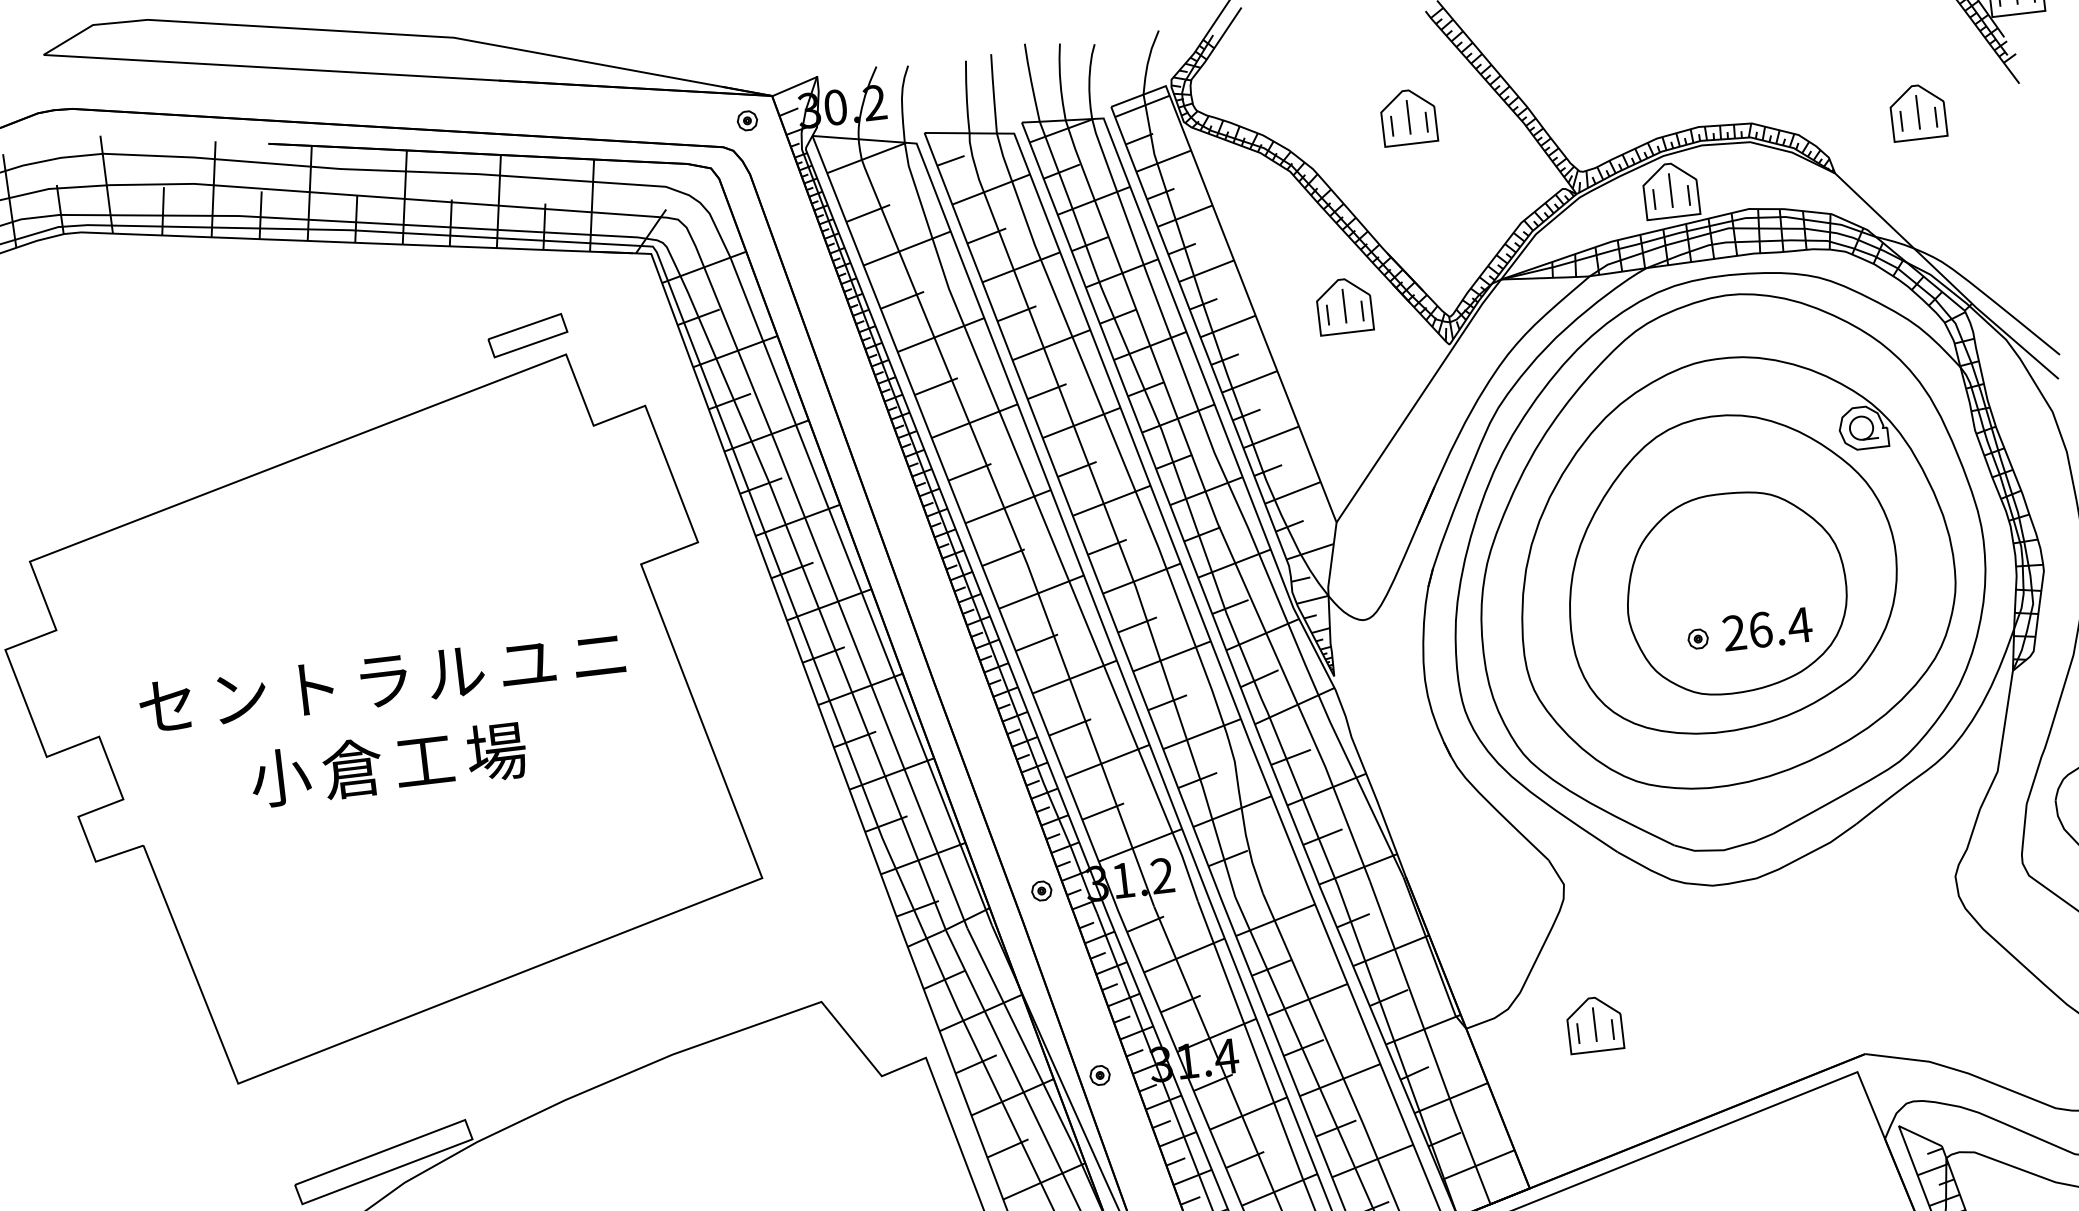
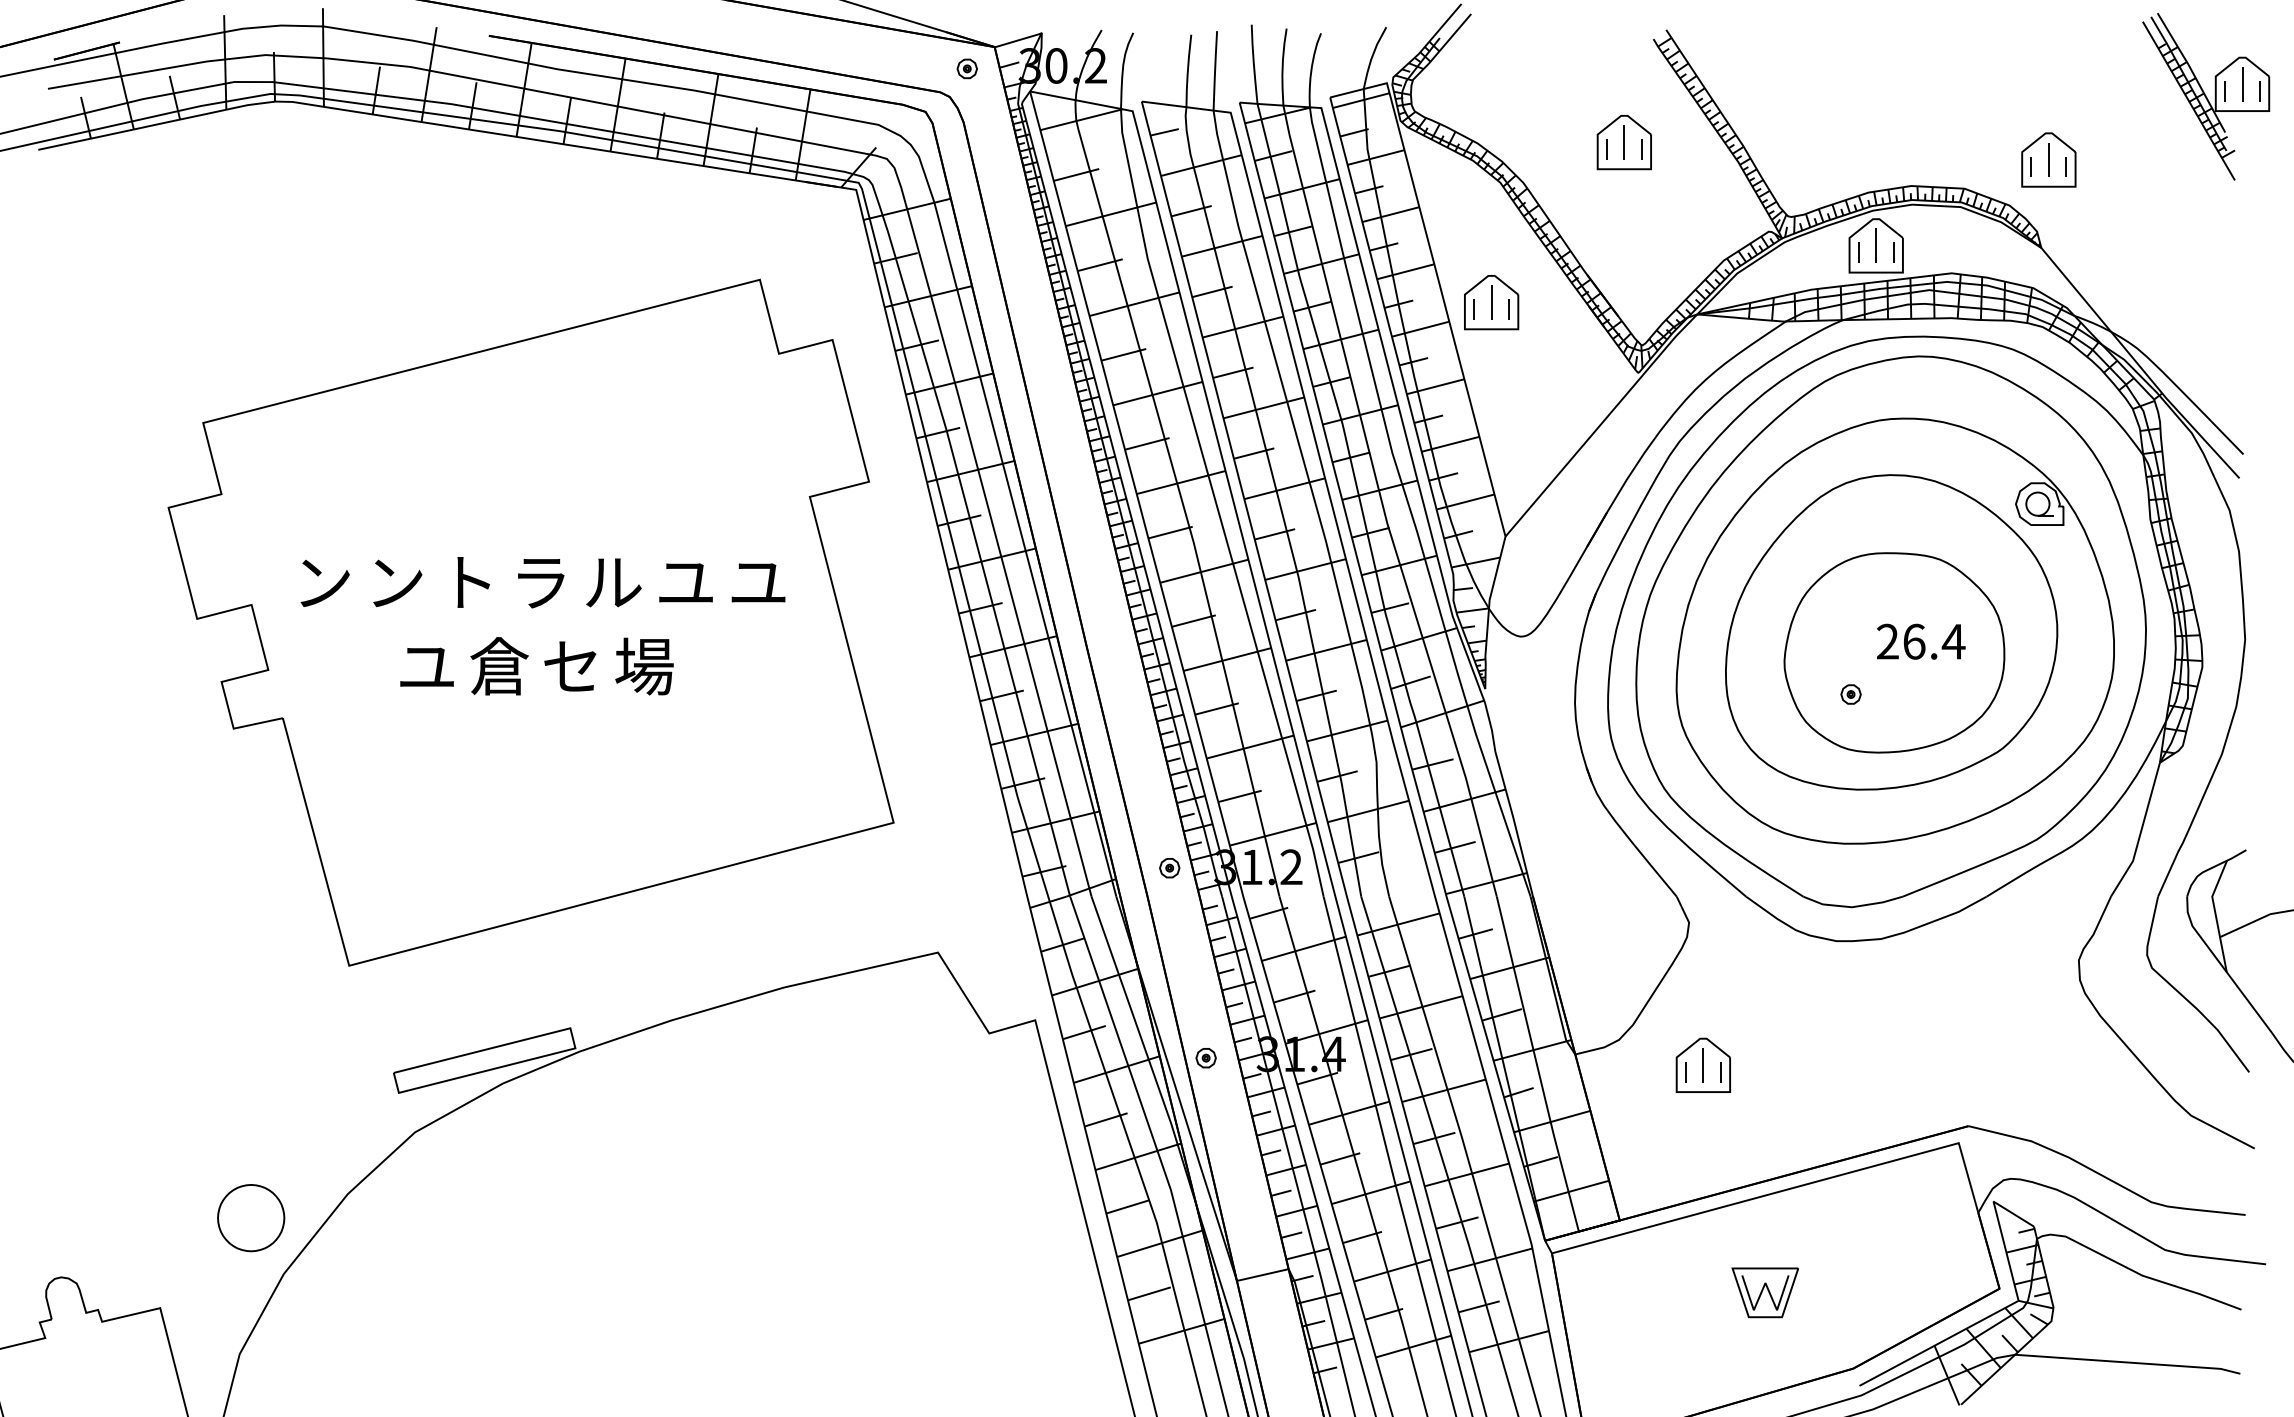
part: (1917, 111) -> (2048, 159), moved
part: (1344, 306) -> (1491, 302), moved
part: (527, 335) -> (723, 256), removed
text: (1767, 628) -> (1921, 641), moved
text: (600, 655) -> (758, 582), ニ -> ユ
text: (166, 706) -> (322, 582), セ -> ン
text: (425, 760) -> (572, 666), 工 -> セ
text: (280, 777) -> (426, 666), 小 -> ユ

